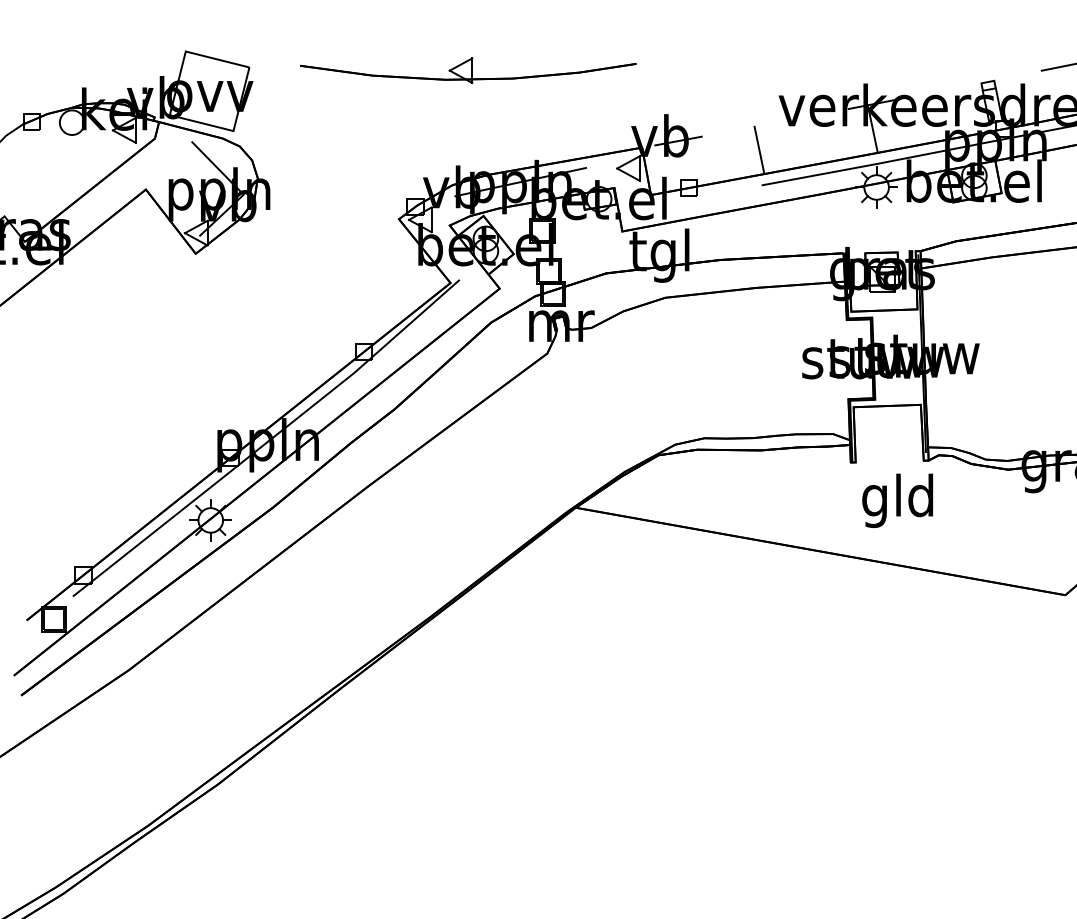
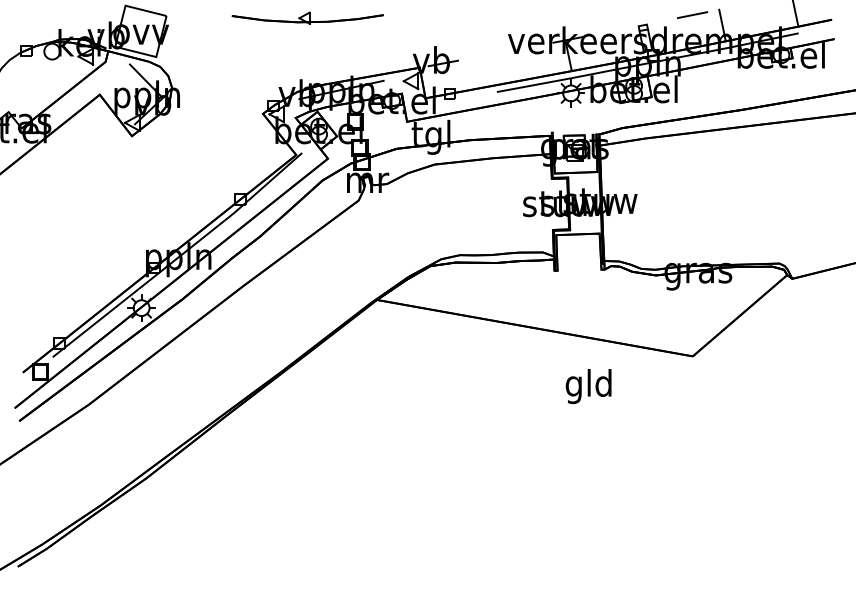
part: (467, 71) -> (307, 18), size x0.7
line: (759, 150) -> (495, 69), removed
text: (897, 500) -> (588, 386), moved

